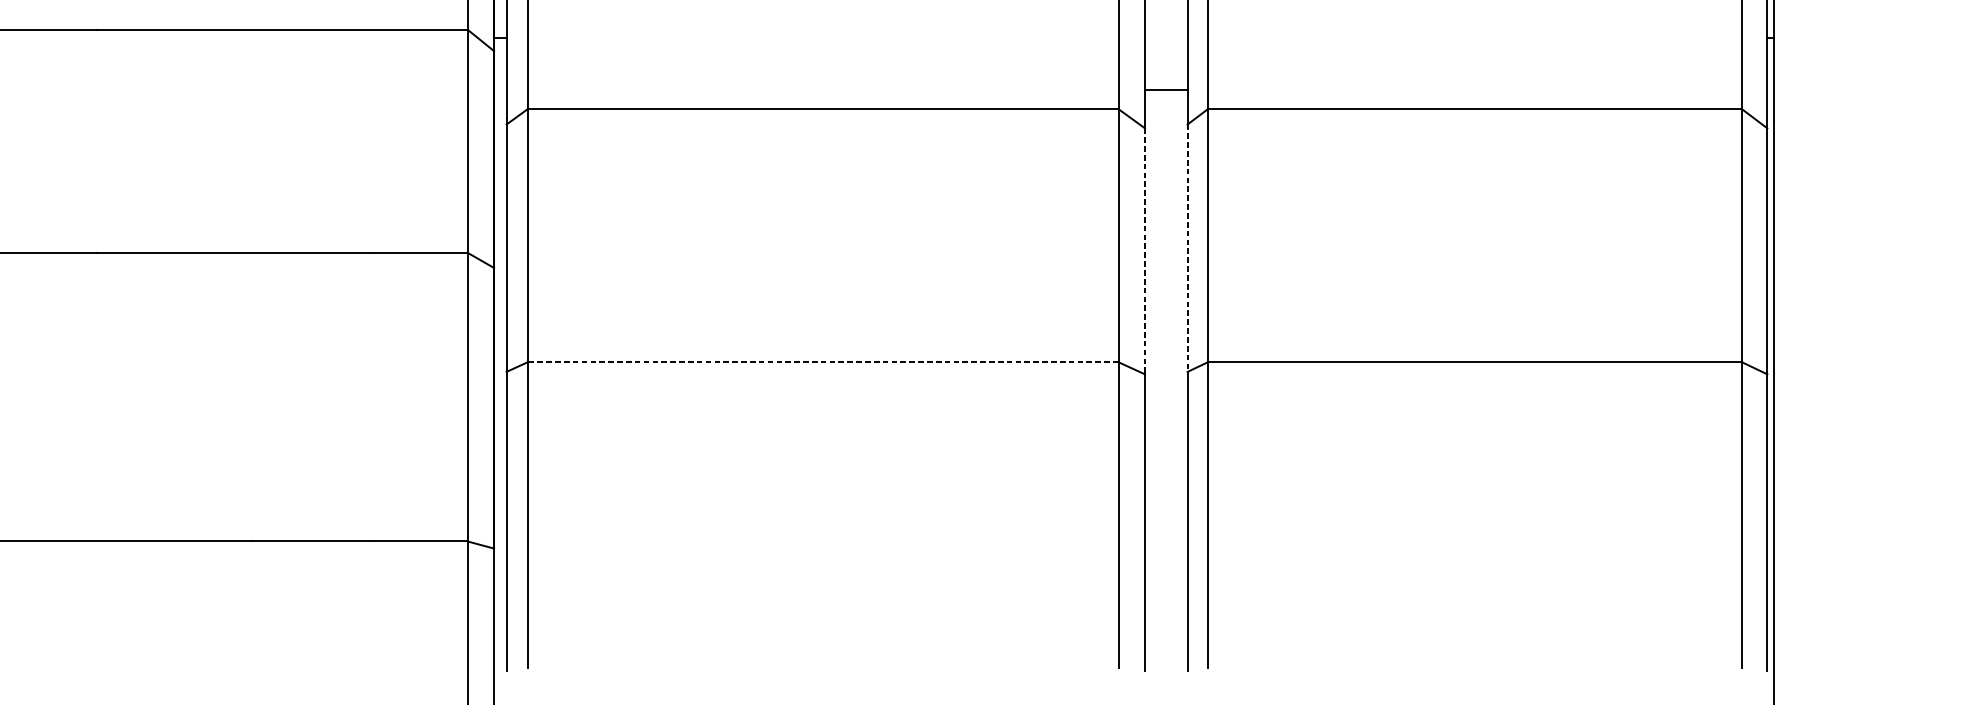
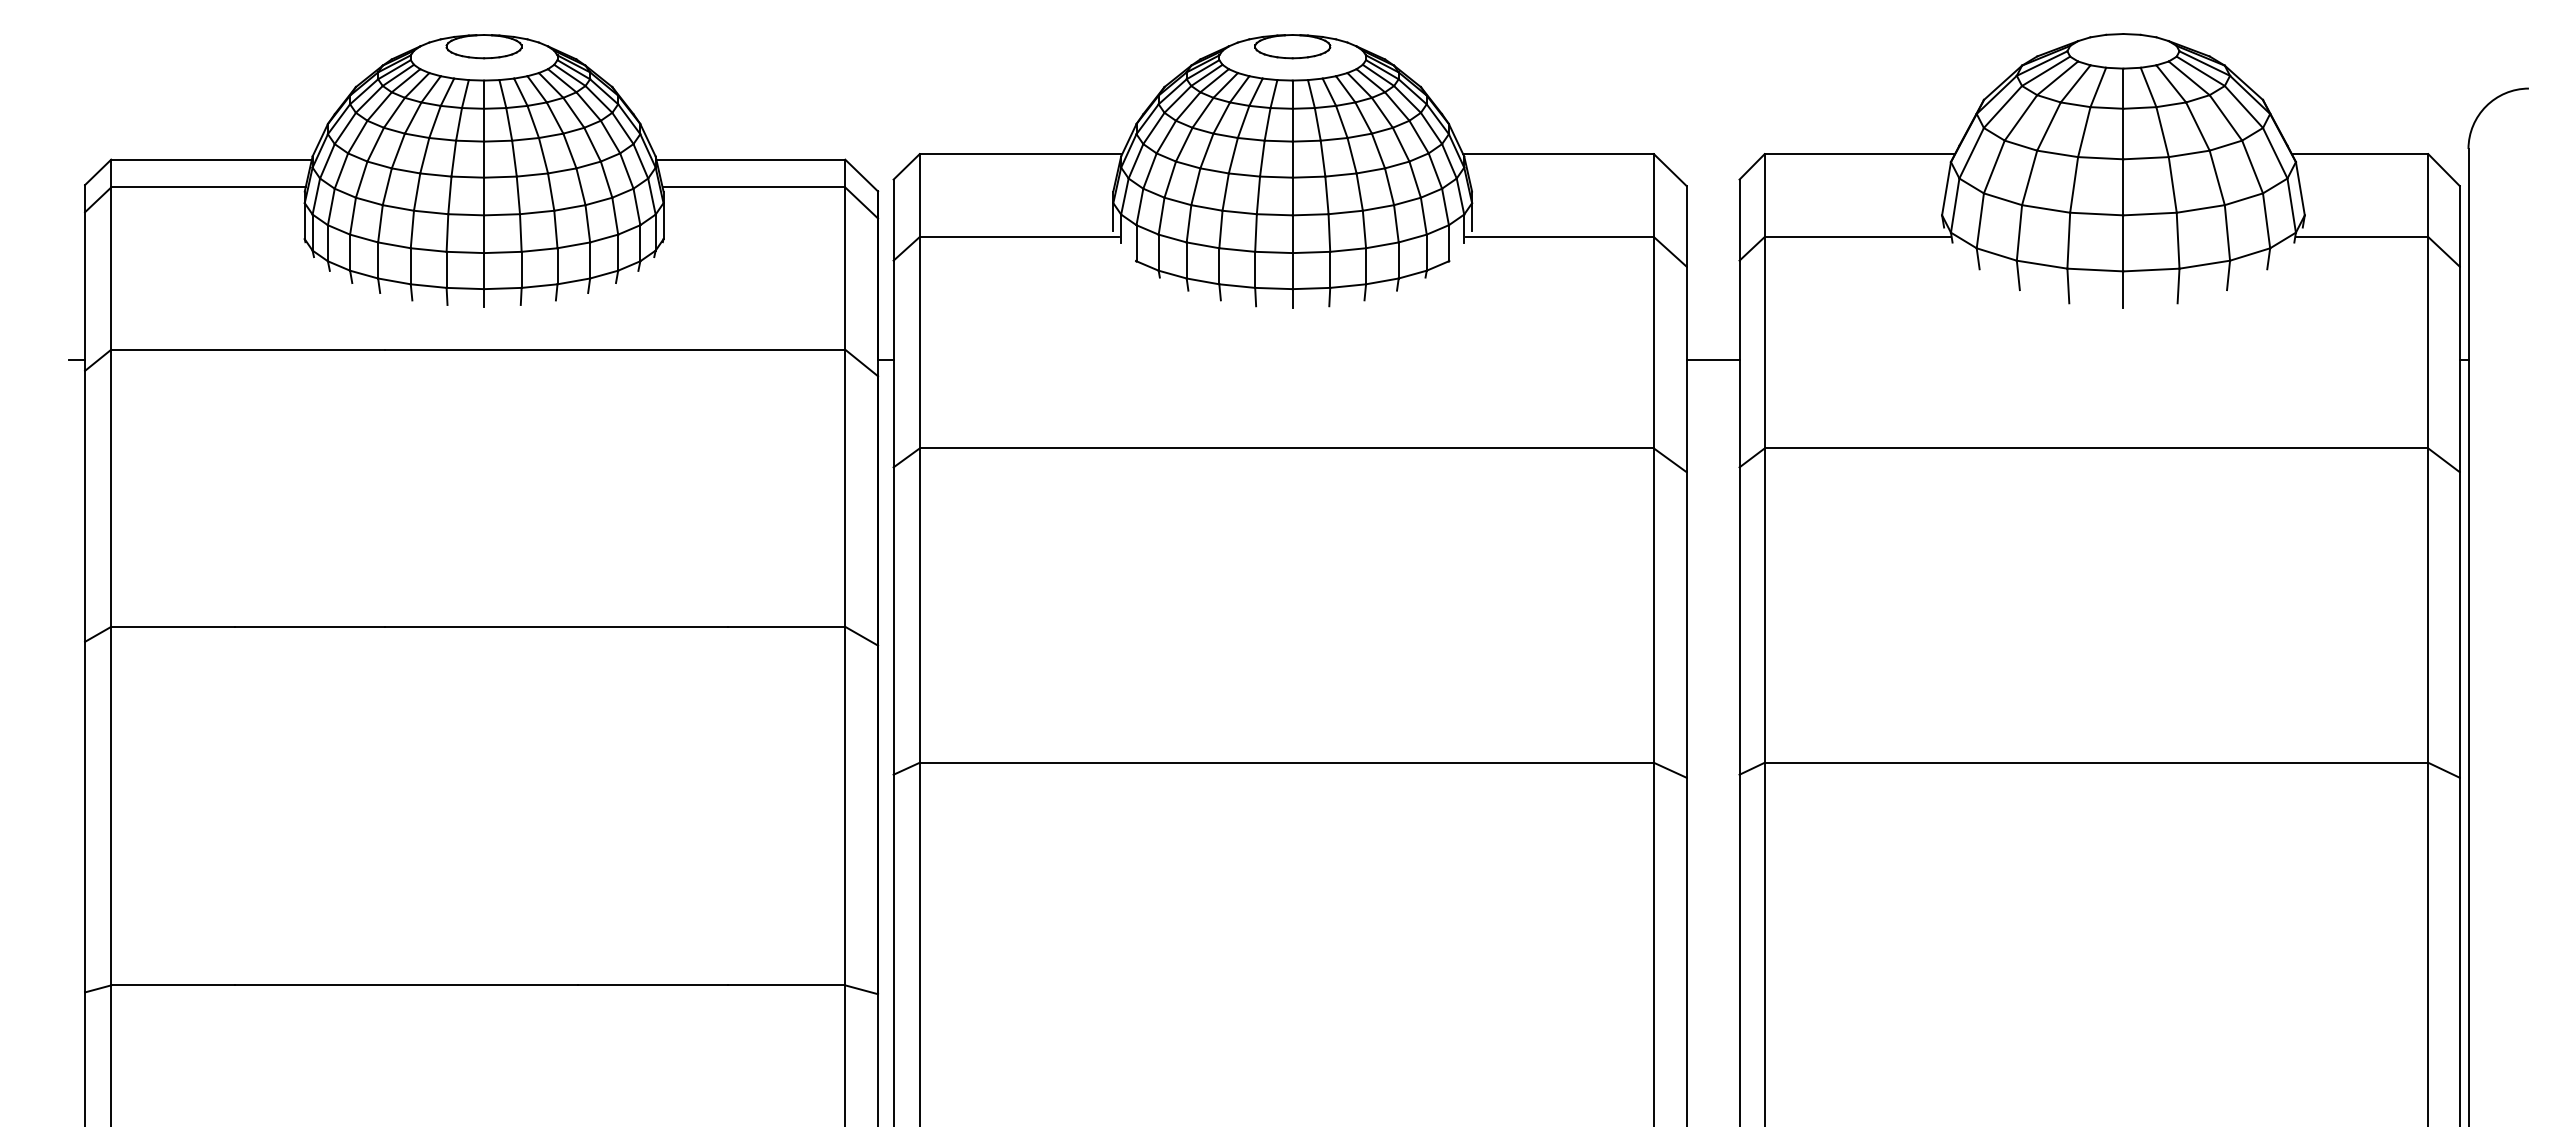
line: (1165, 89) -> (1712, 360), moved
line: (1187, 248) -> (1739, 621), dashed -> solid
line: (1144, 250) -> (1686, 624), dashed -> solid
line: (822, 362) -> (1286, 762), dashed -> solid

